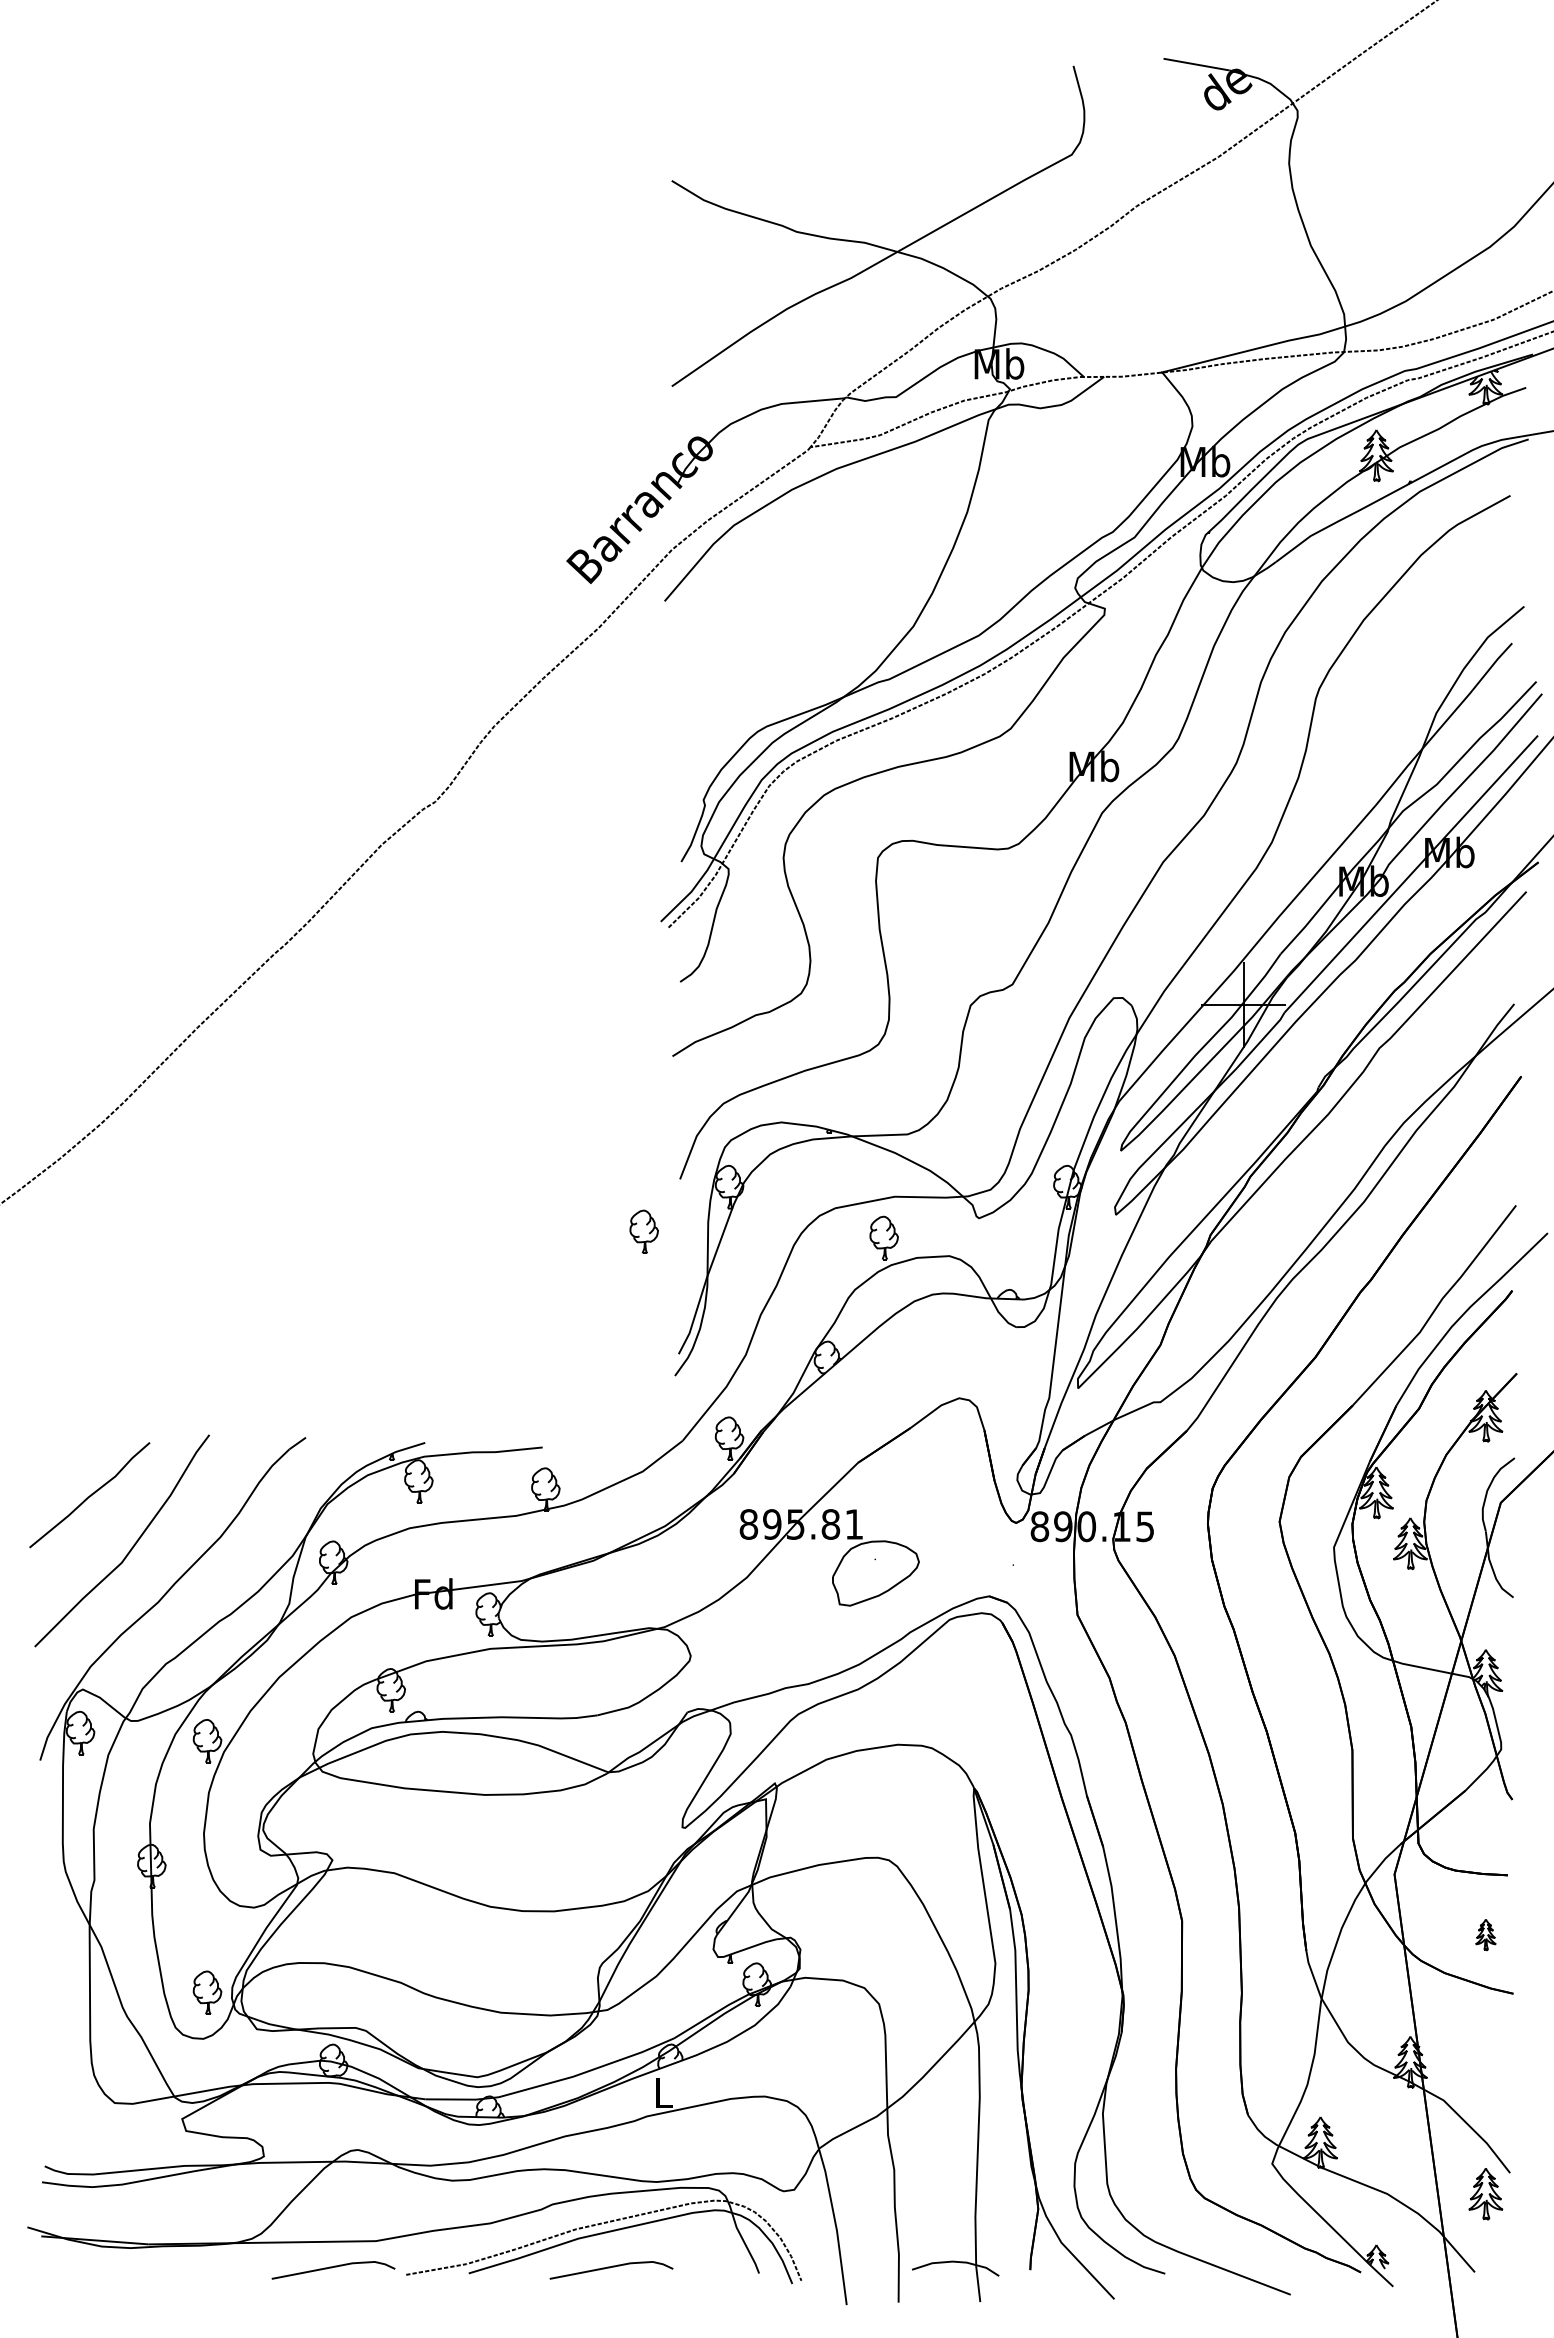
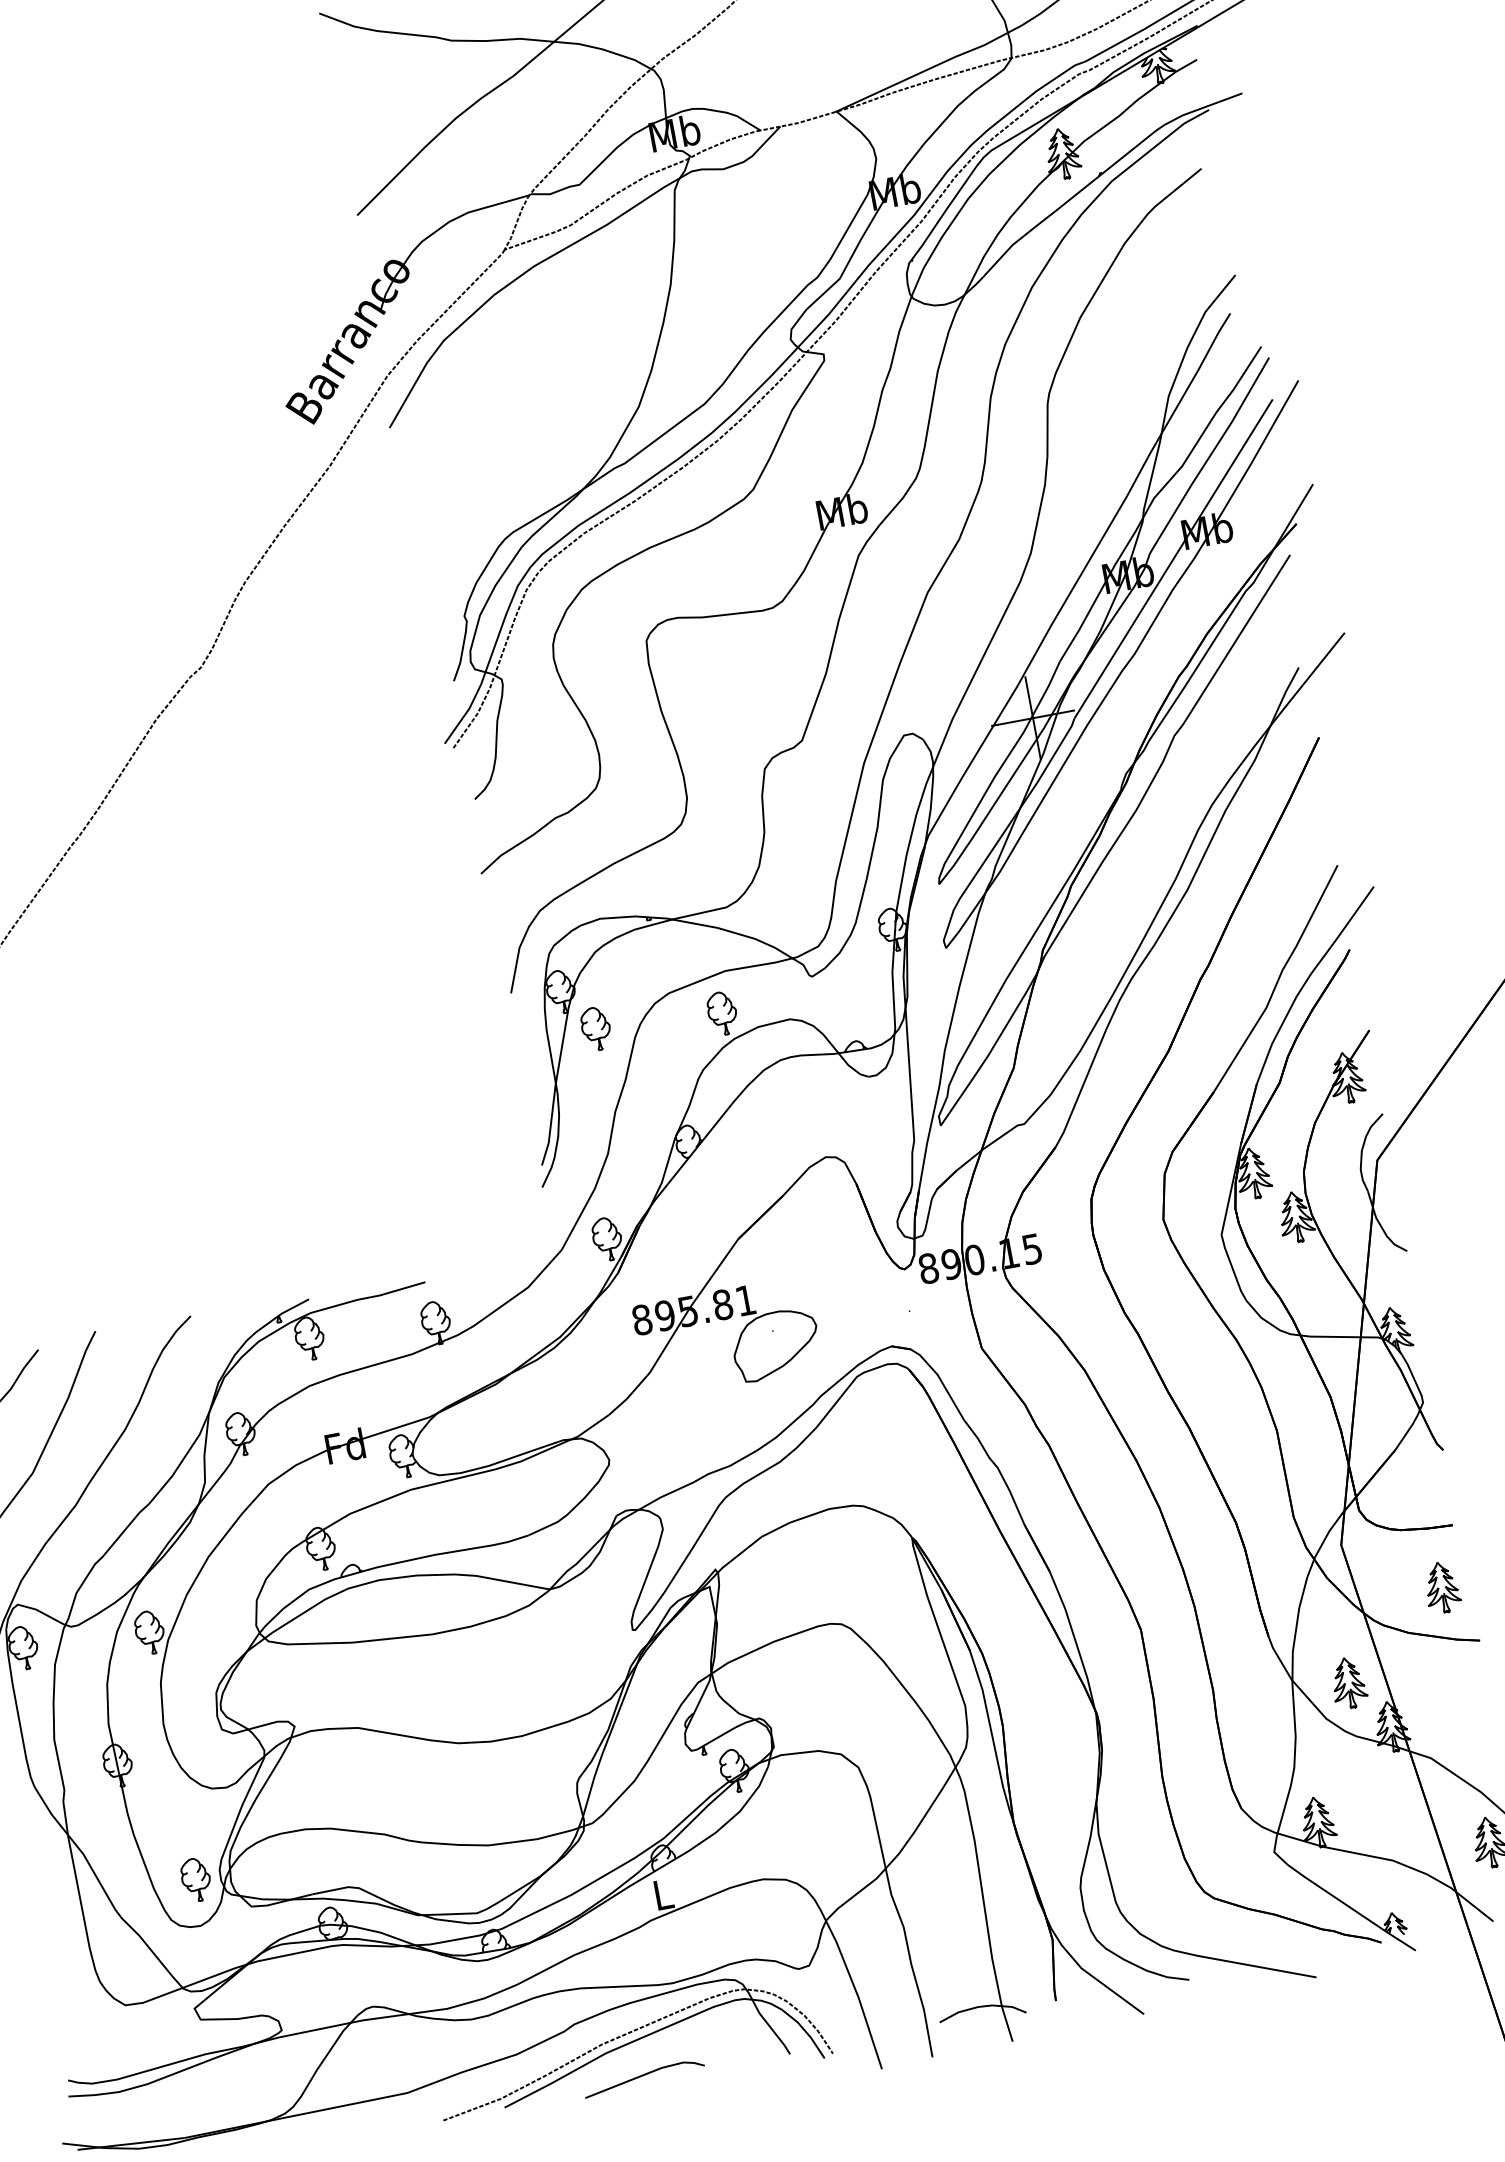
part: (643, 1231) -> (595, 1028), moved
part: (1485, 1934) -> (1441, 1587), size x1.67
part: (1376, 2011) -> (1348, 1683), added
line: (332, 2268) -> (369, 2127), removed

